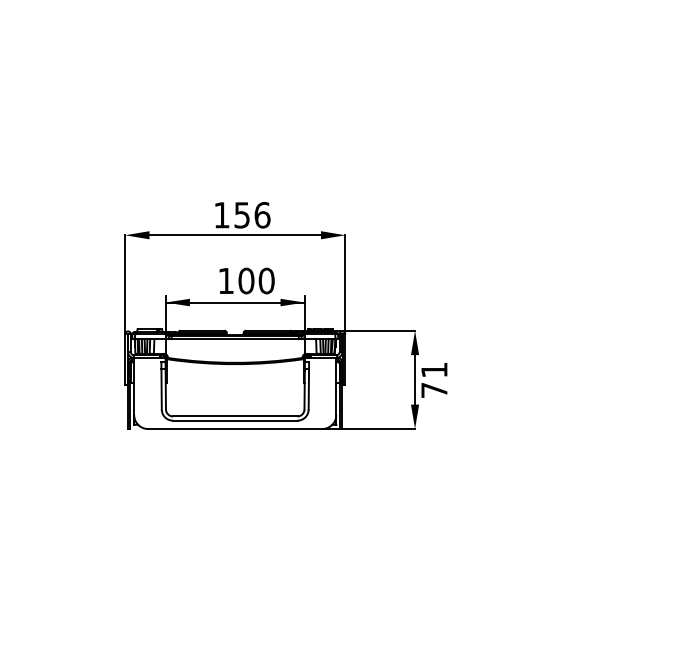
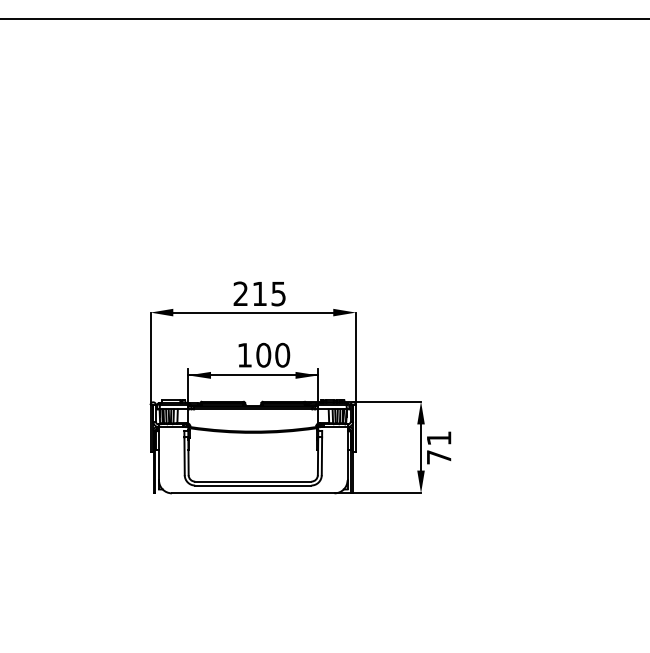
text: (241, 214) -> (259, 293), 156 -> 215

